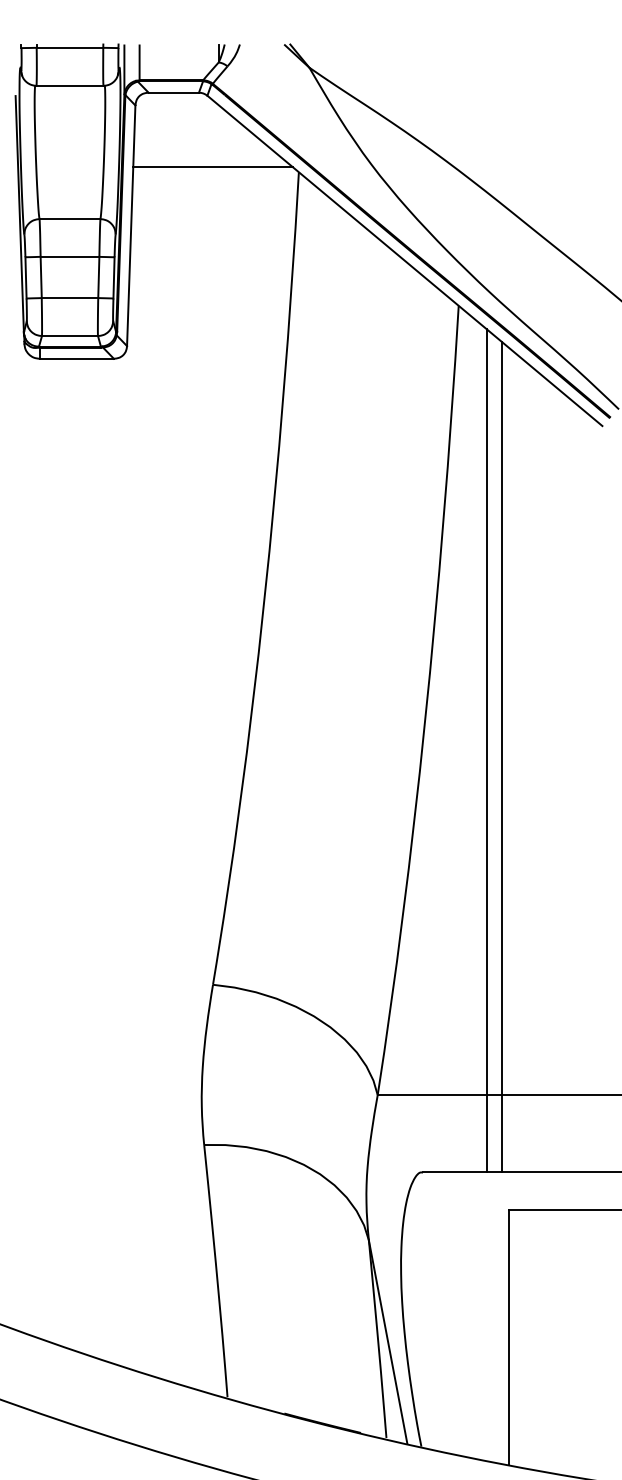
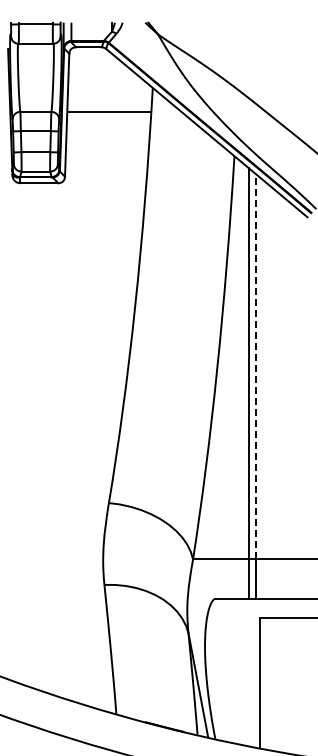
line: (212, 167) -> (108, 112), moved
line: (501, 717) -> (256, 366), solid -> dashed

